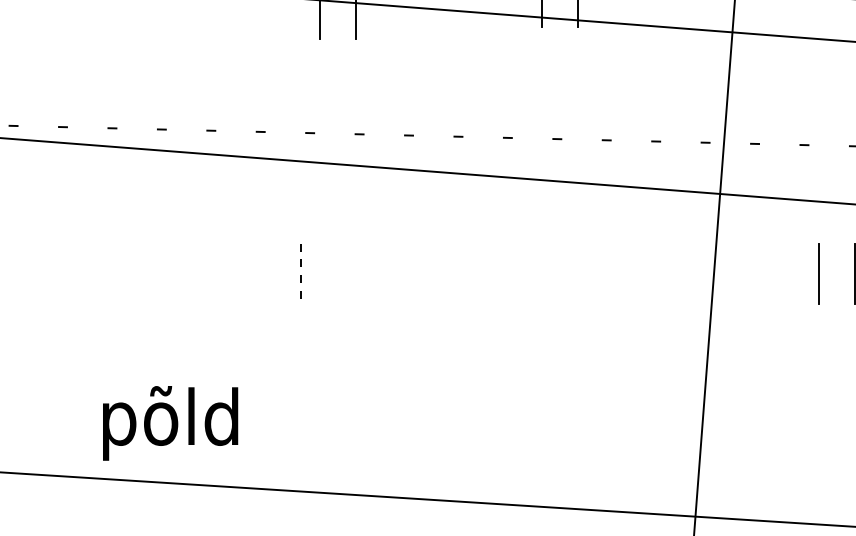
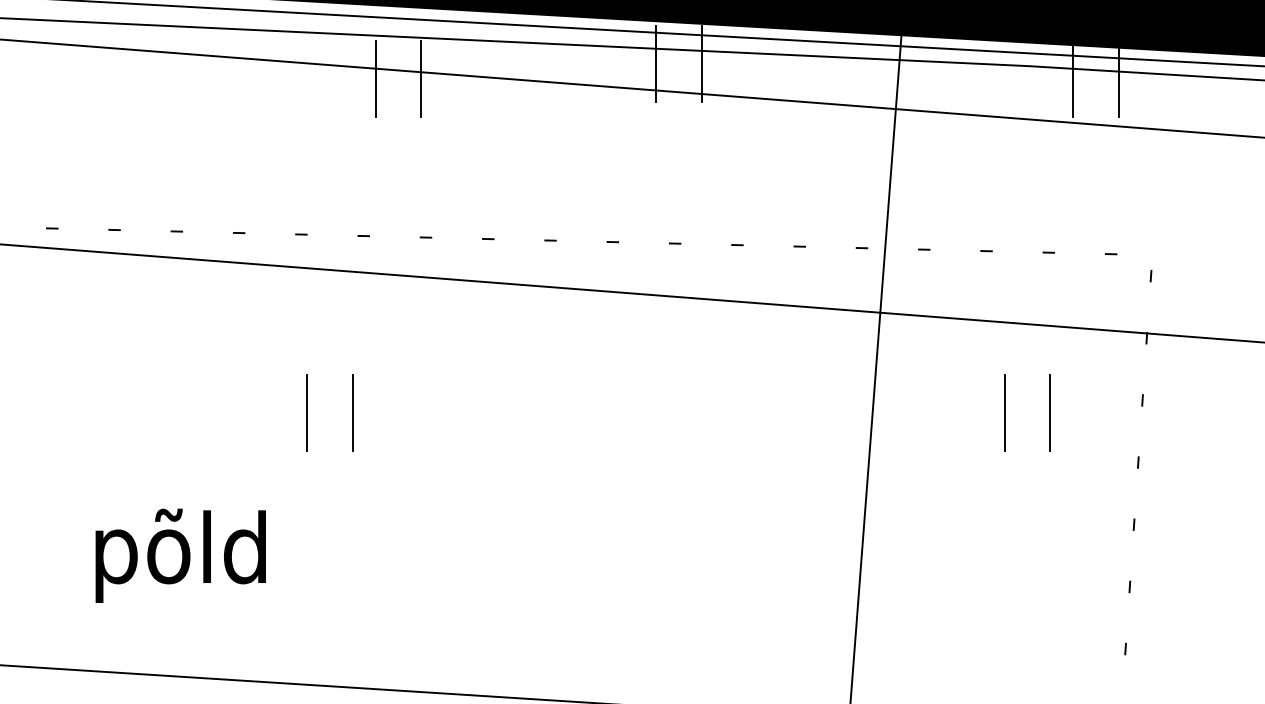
line: (265, 273) -> (307, 413), added
line: (301, 273) -> (352, 413), dashed -> solid
text: (170, 423) -> (180, 555), moved

